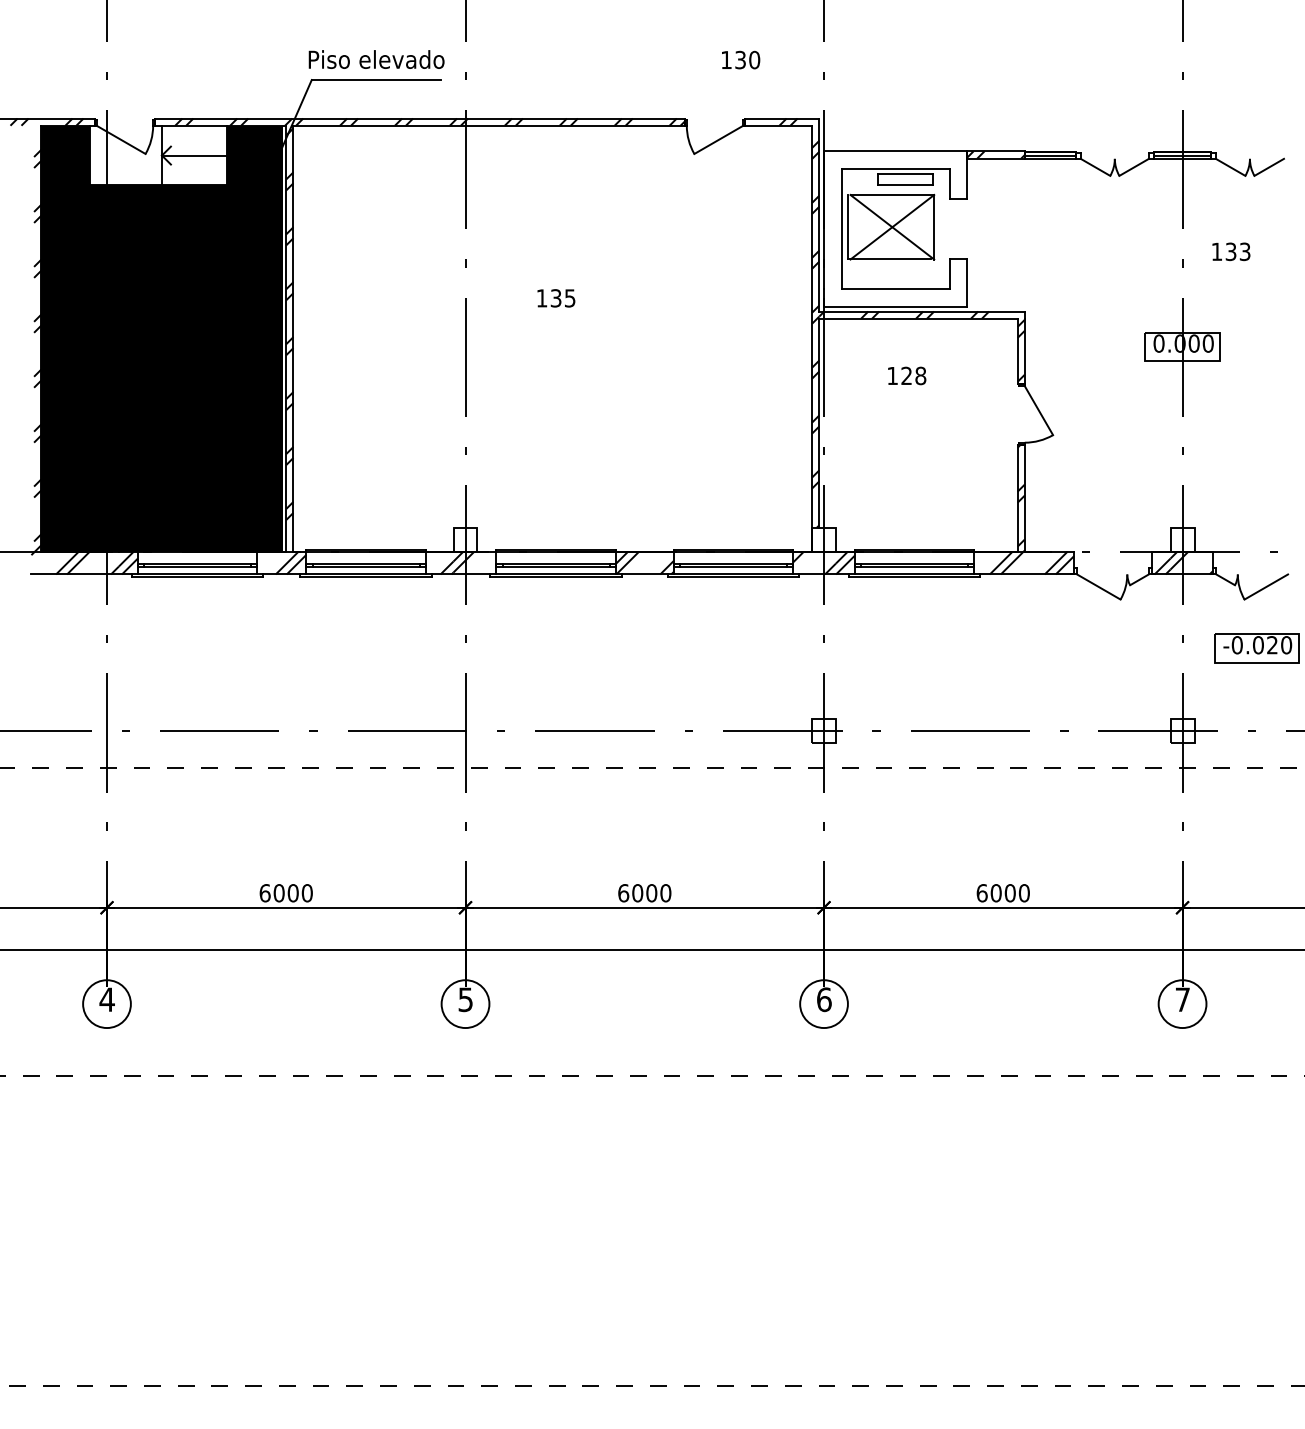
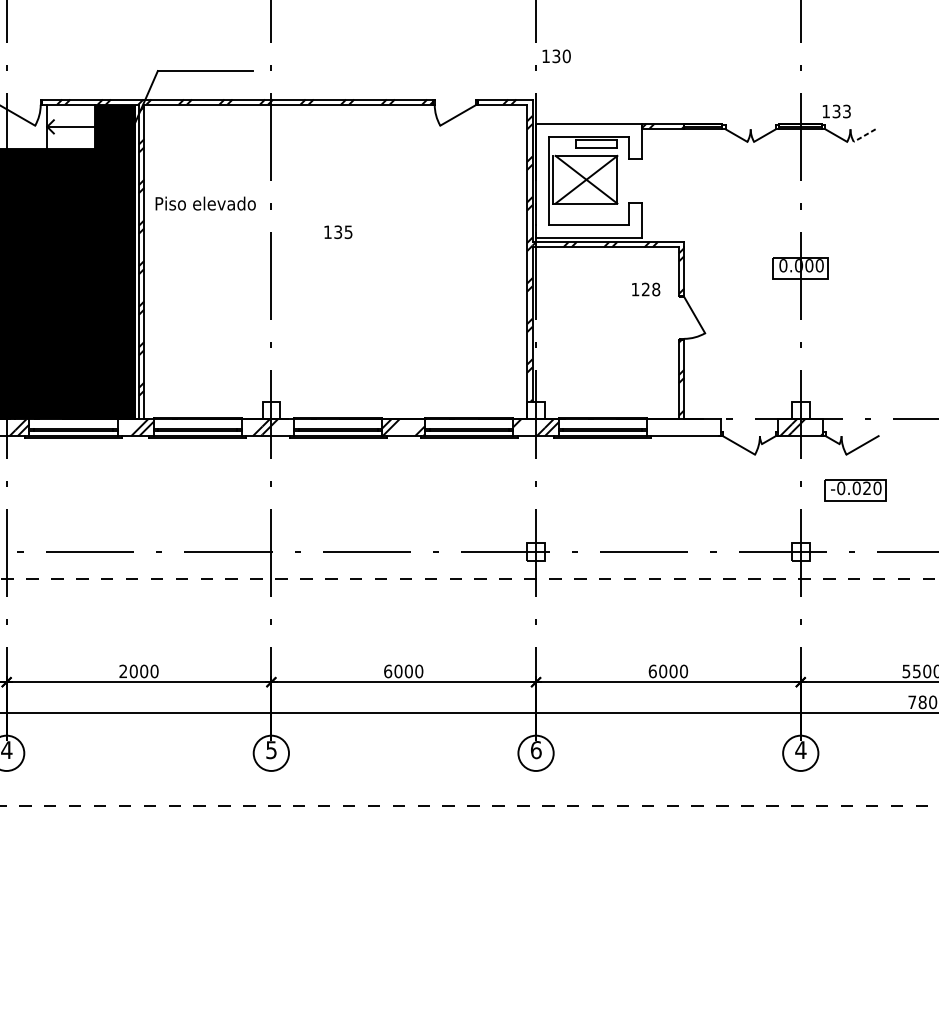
text: (376, 59) -> (205, 203), moved
text: (741, 59) -> (557, 55), moved
line: (1268, 167) -> (864, 135), solid -> dashed
text: (1231, 251) -> (836, 111), moved
text: (907, 375) -> (646, 289), moved
hatch: (1031, 562) -> (689, 427), removed
text: (264, 893) -> (122, 671), 6000 -> 2000
text: (1182, 999) -> (800, 749), 7 -> 4

